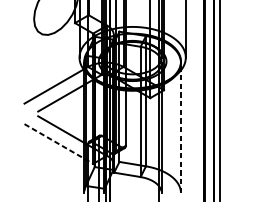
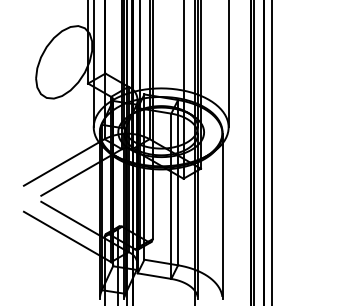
line: (180, 127) -> (222, 216), dashed -> solid
line: (58, 144) -> (67, 237), dashed -> solid

